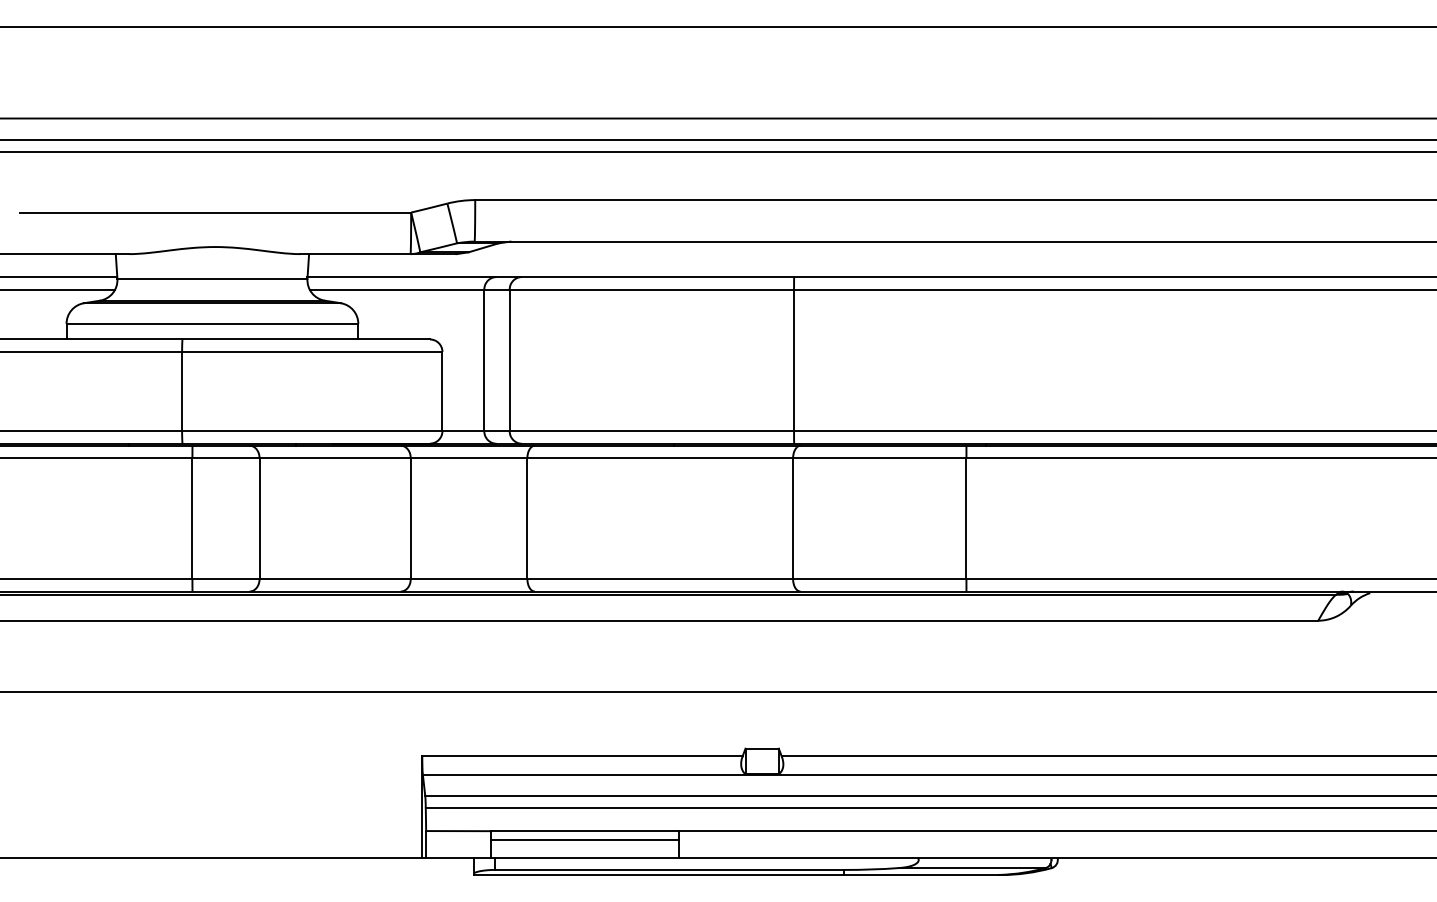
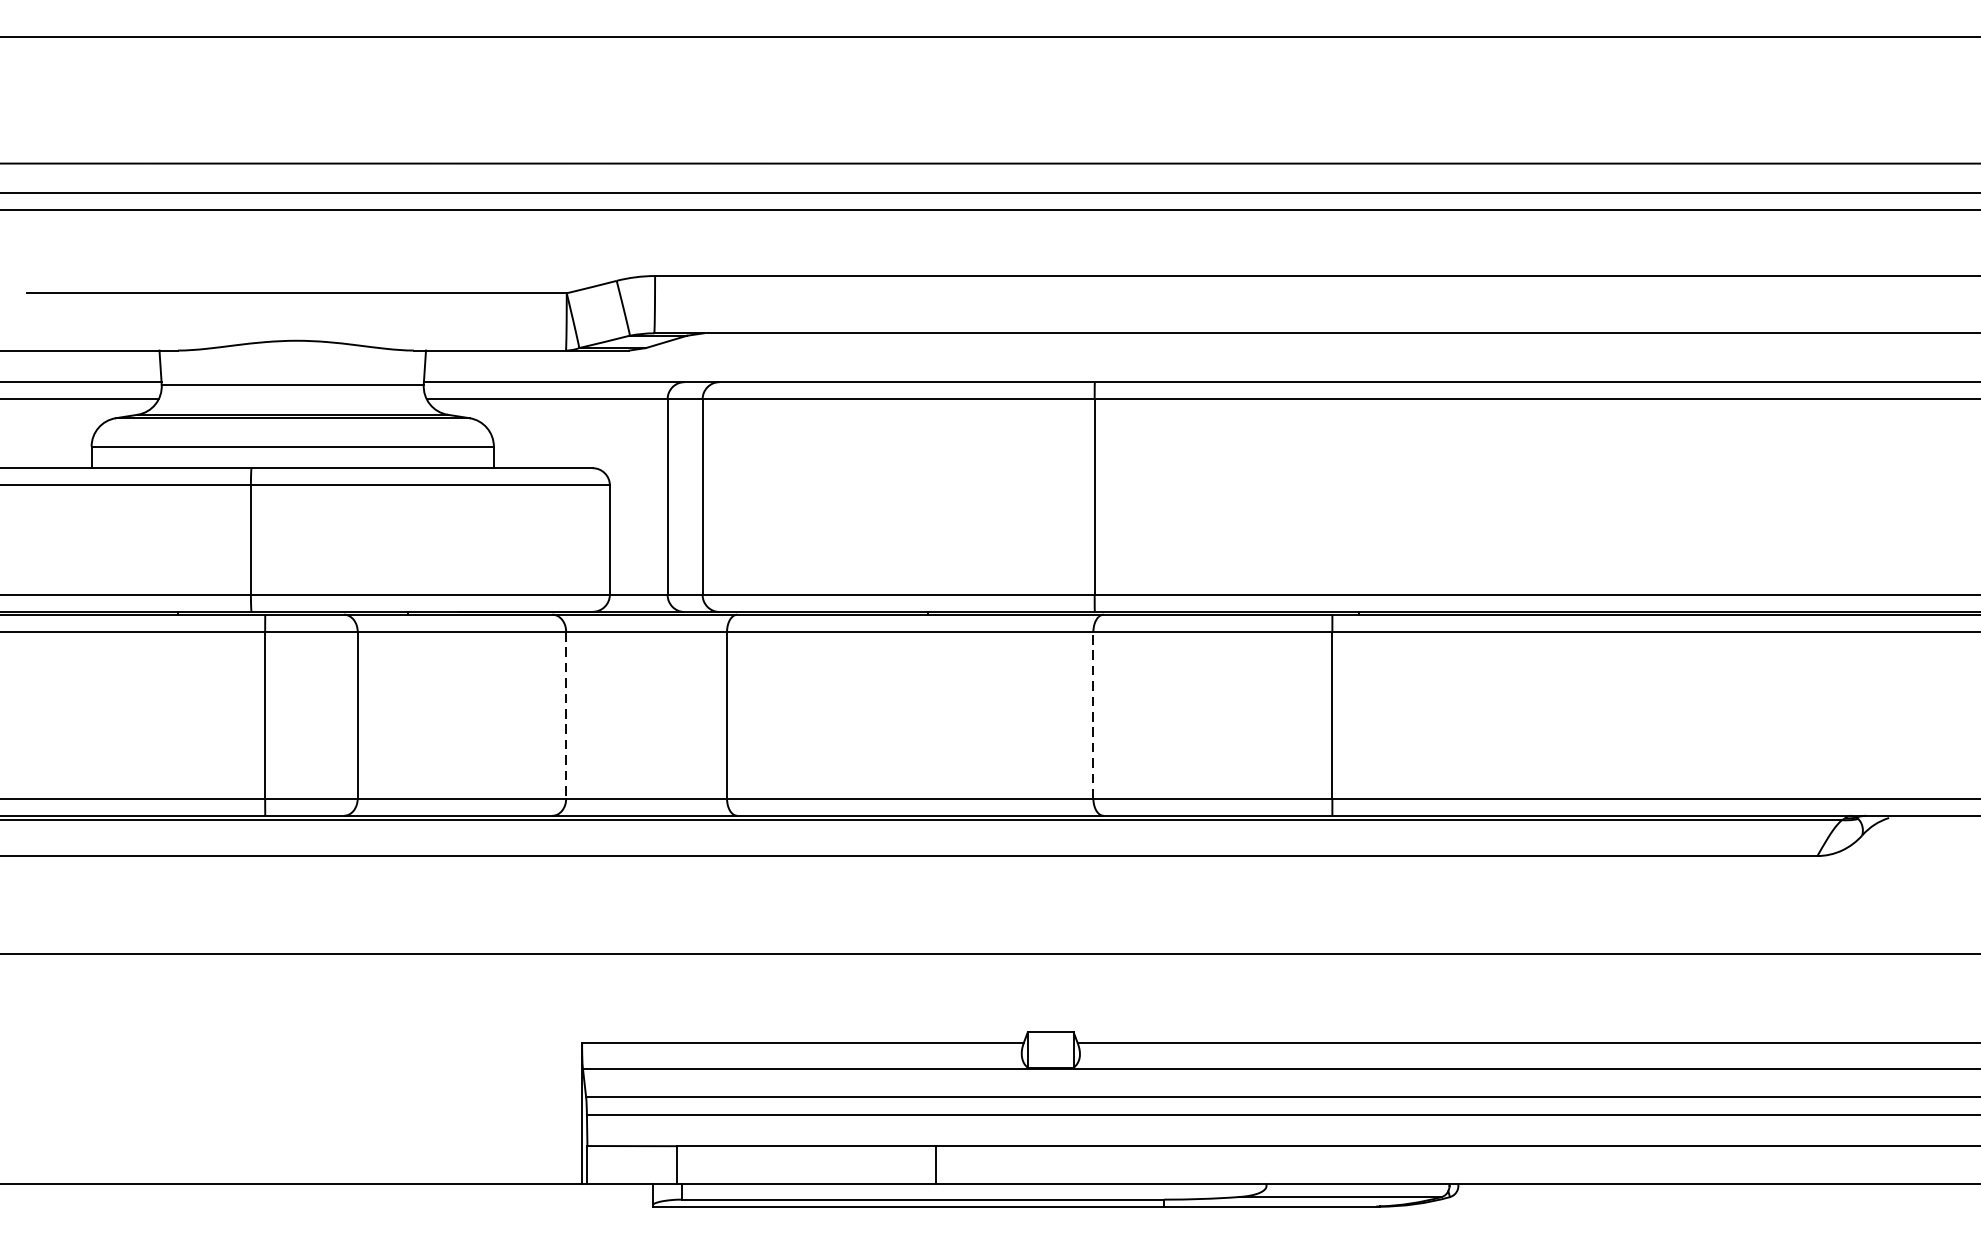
line: (793, 518) -> (1093, 715), solid -> dashed
line: (410, 519) -> (565, 716), solid -> dashed
line: (584, 839) -> (805, 1157), removed

